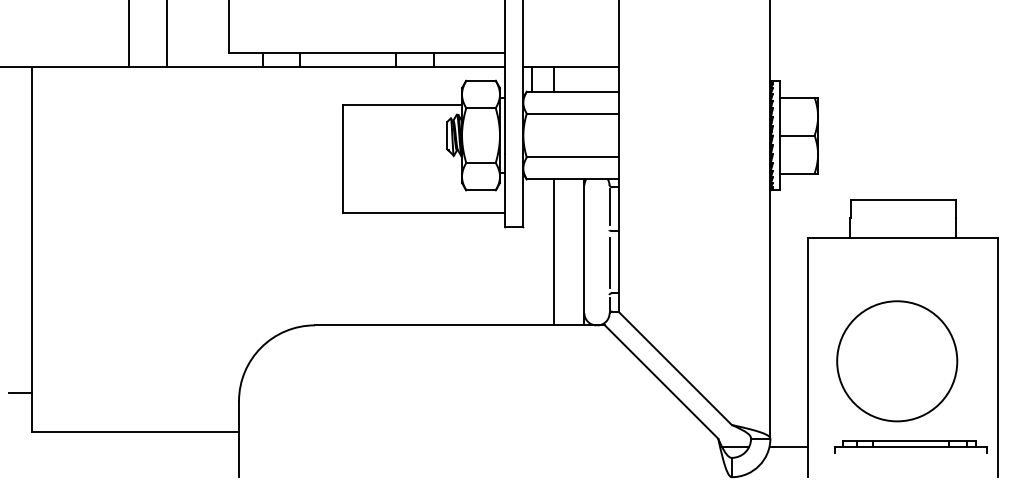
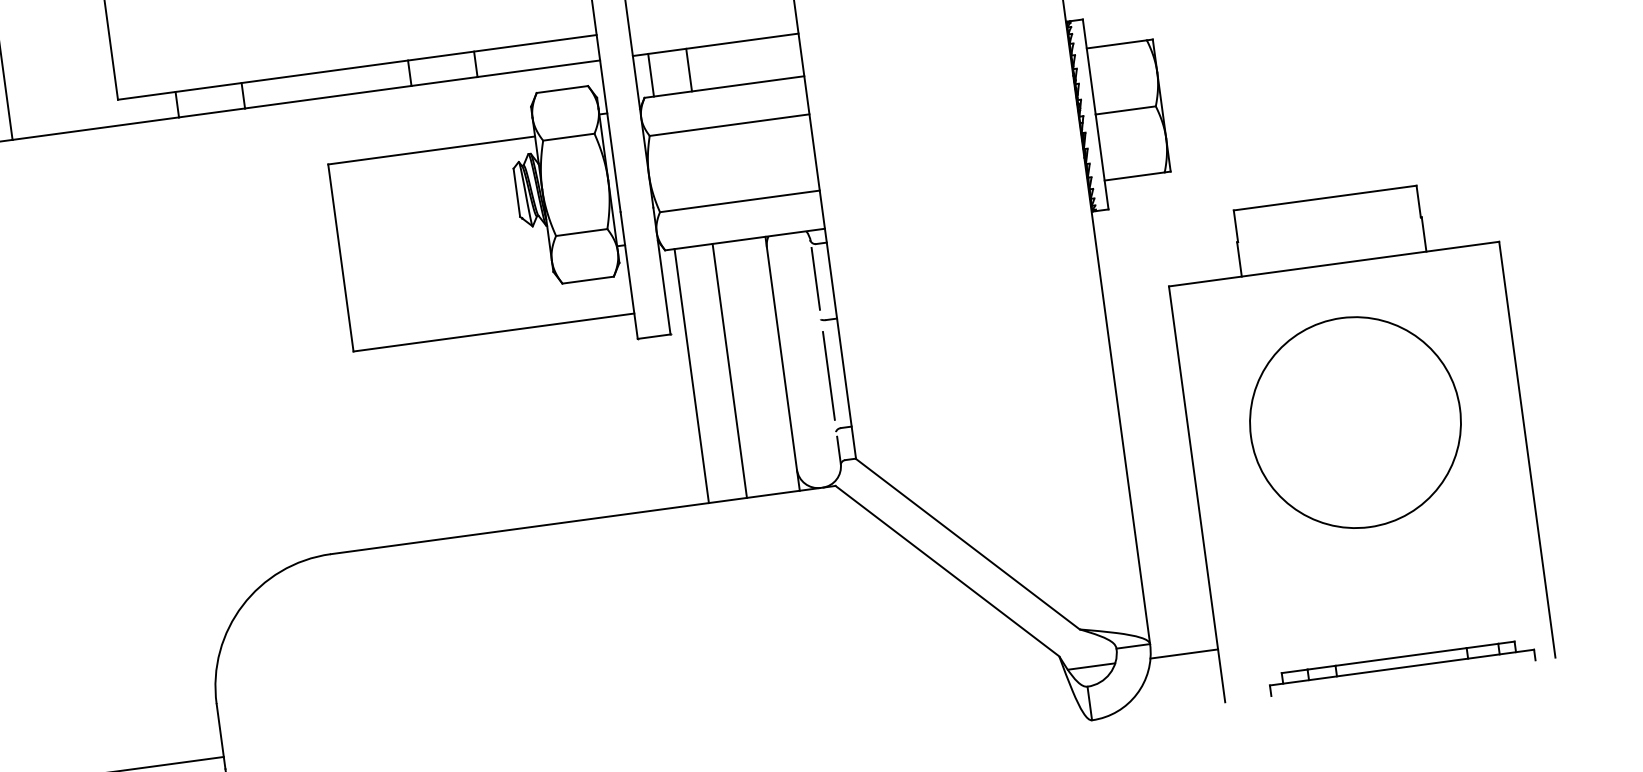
line: (532, 252) -> (692, 376), added
circle: (897, 361) -> (1356, 422), moved
part: (910, 446) -> (1401, 666), moved

